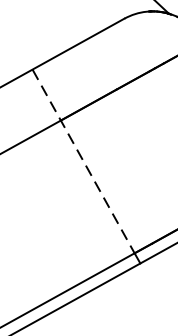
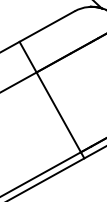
line: (84, 162) -> (50, 97), dashed -> solid

